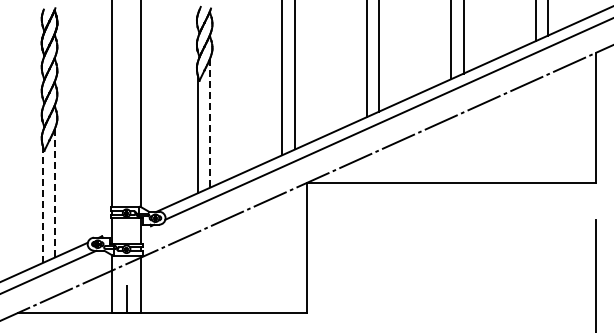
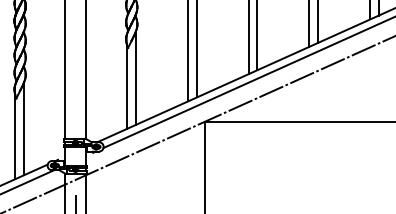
line: (210, 122) -> (136, 78), dashed -> solid
line: (55, 192) -> (24, 128), dashed -> solid
line: (42, 204) -> (15, 137), dashed -> solid

